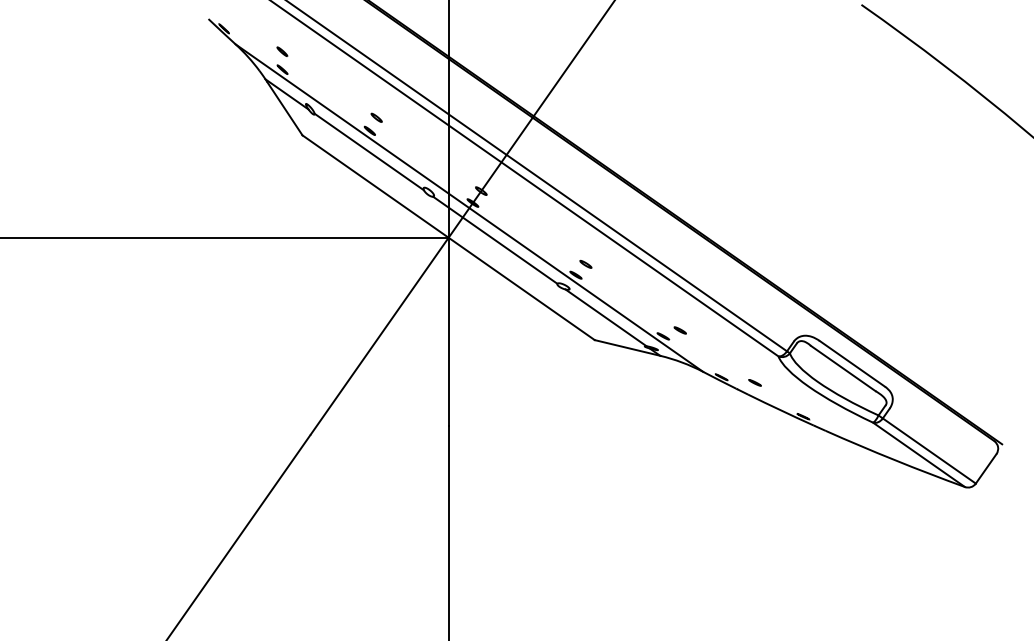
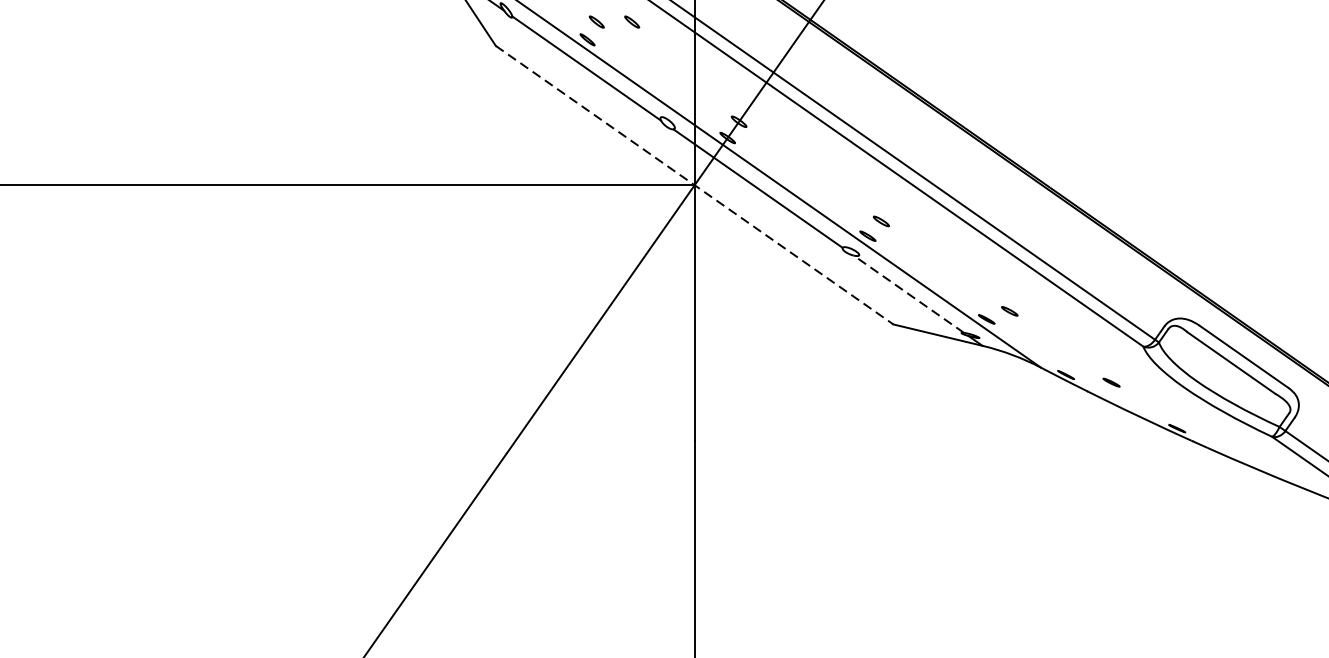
part: (402, 117) -> (631, 21), added
line: (449, 238) -> (695, 186), solid -> dashed
line: (606, 317) -> (909, 293), solid -> dashed

